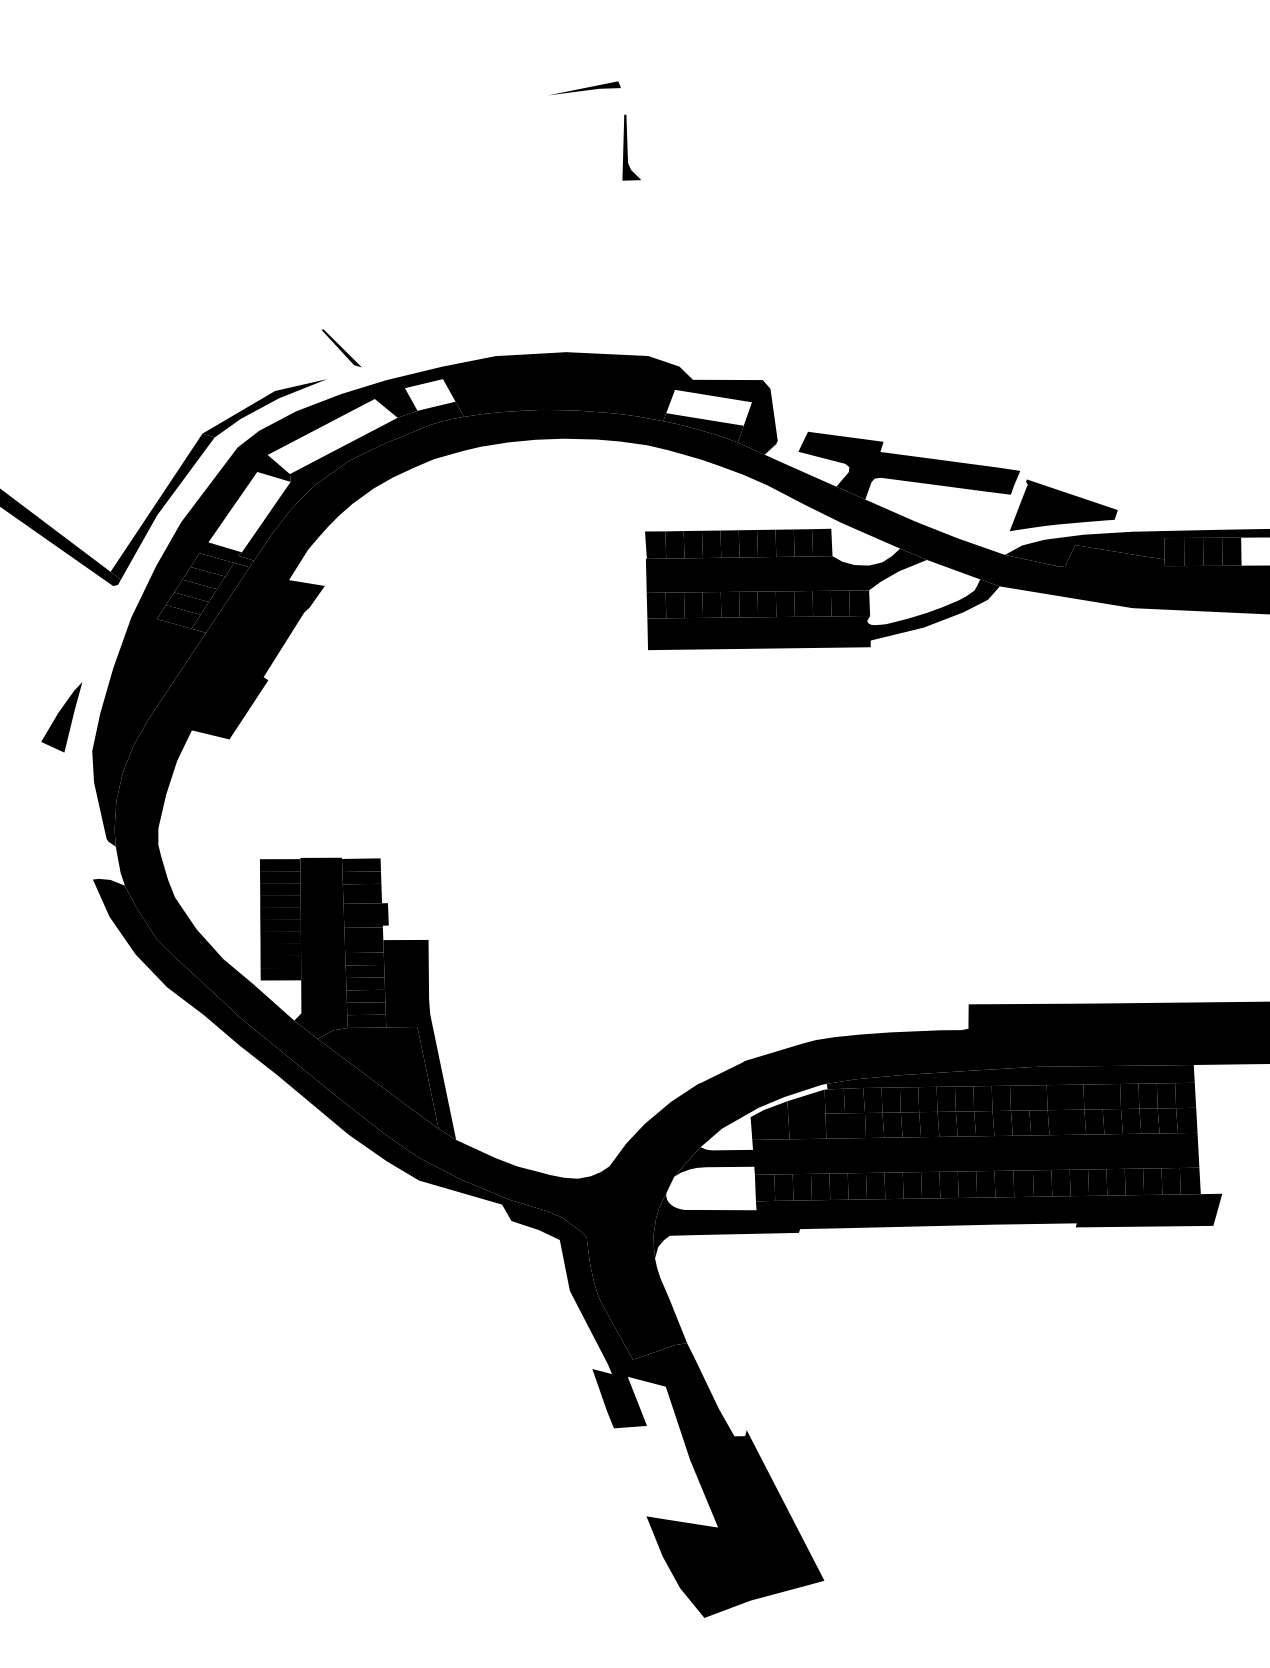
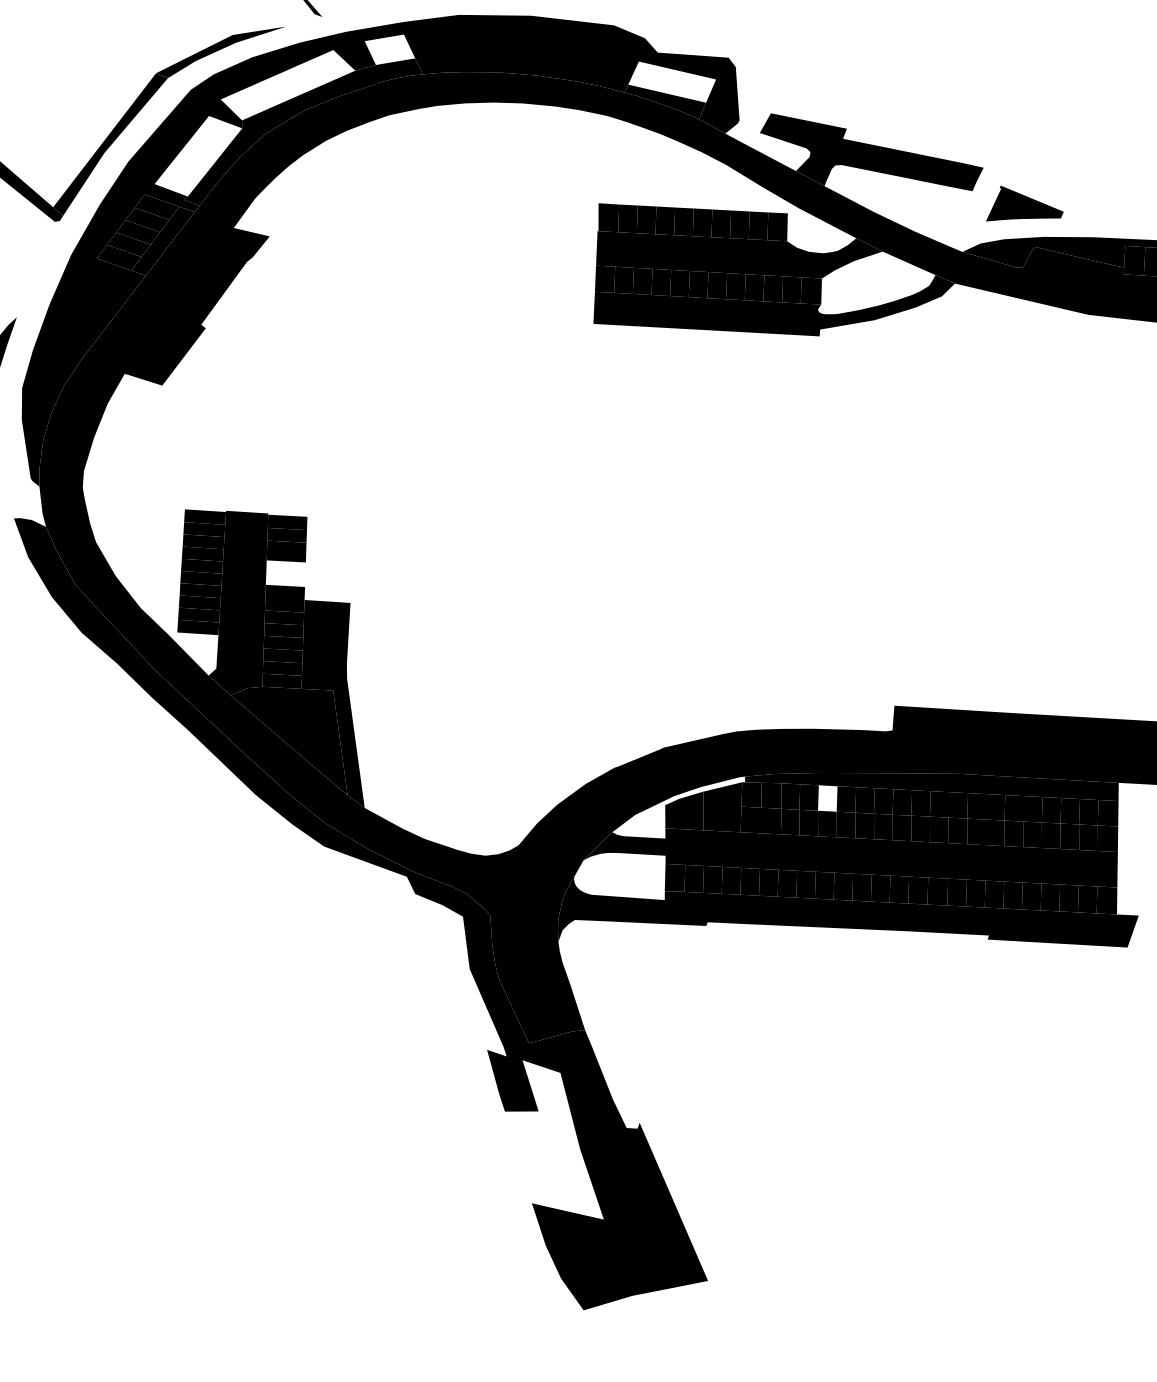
part: (1063, 505) -> (1025, 205), size x0.7
fill: (365, 915) -> (288, 573), removed
fill: (909, 1099) -> (827, 798), removed

